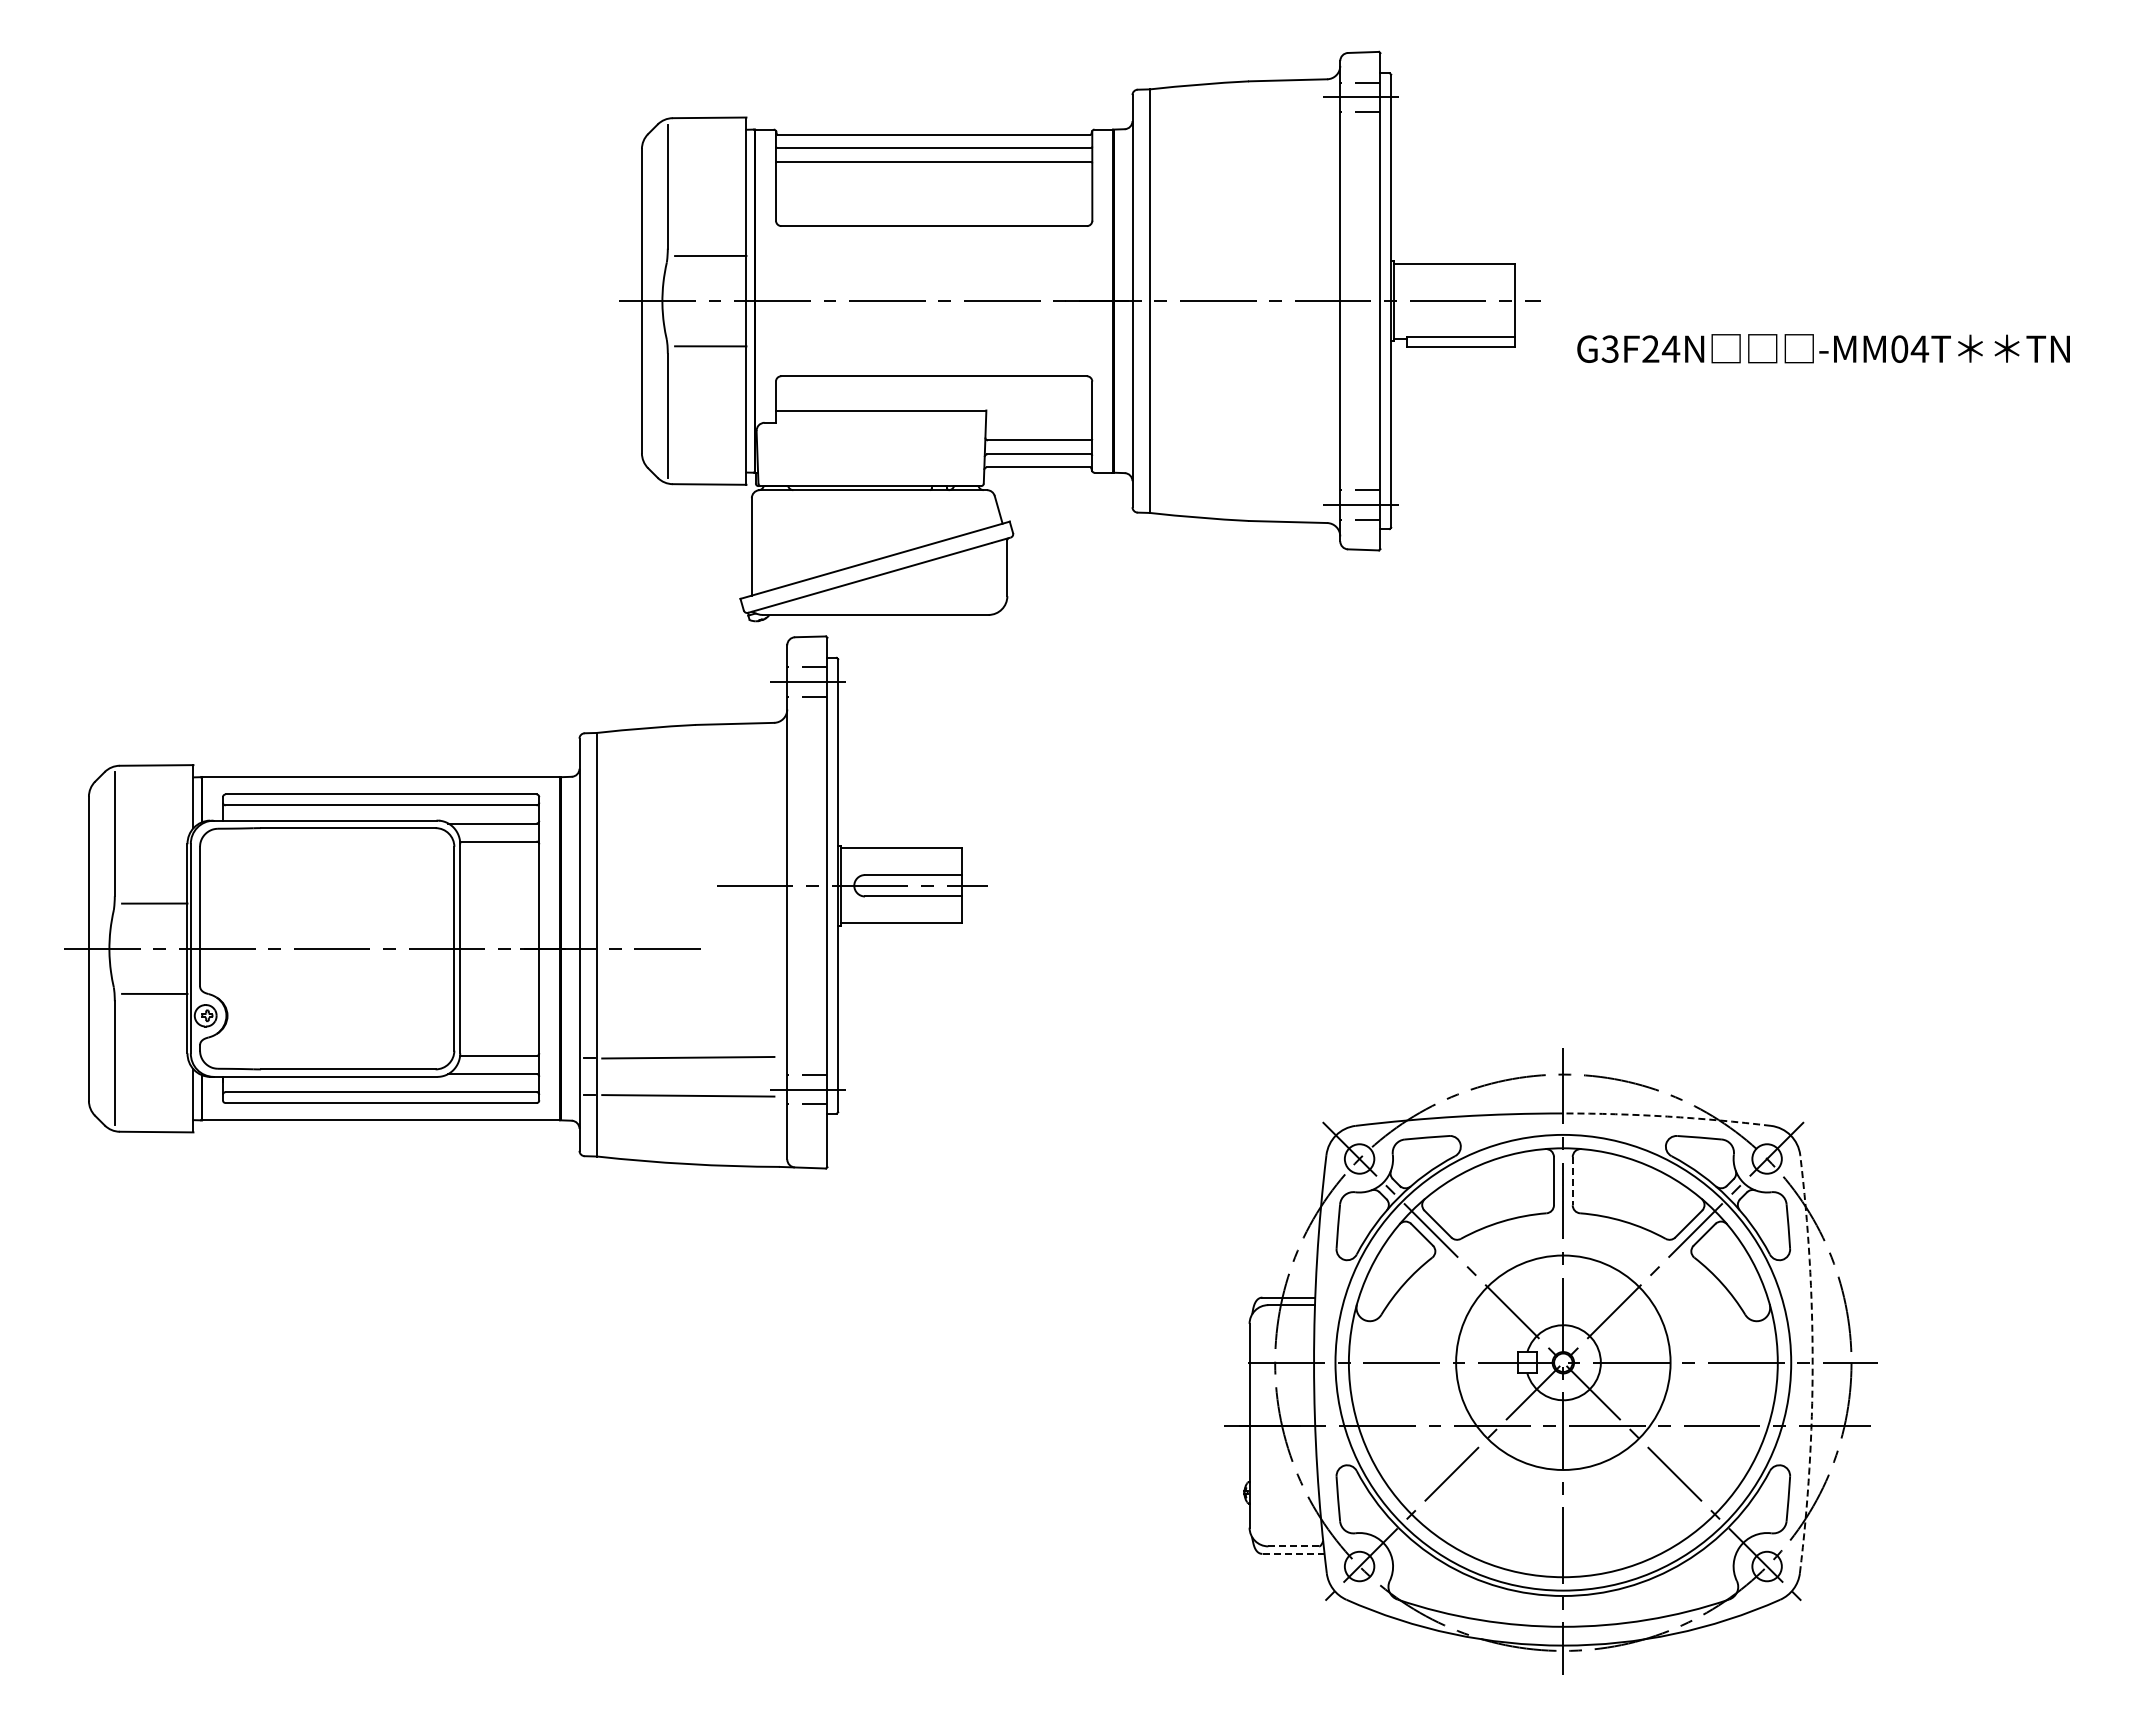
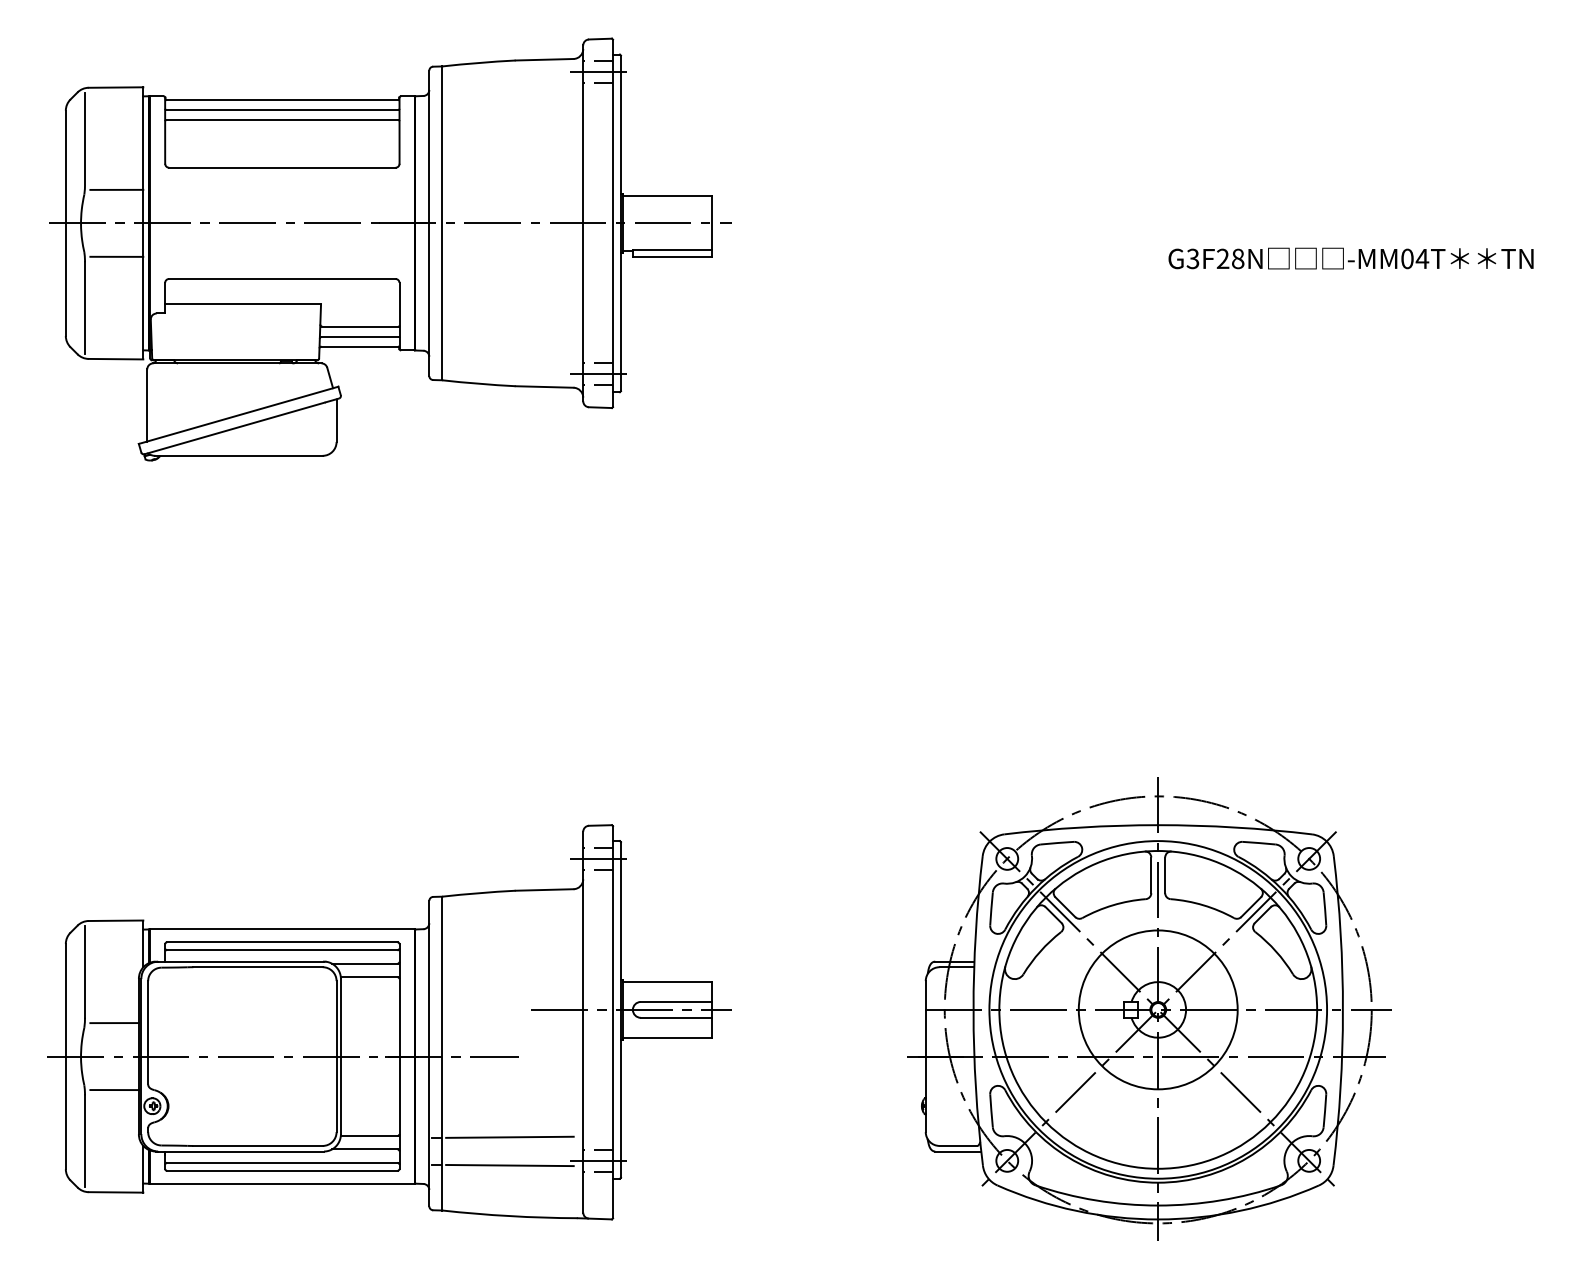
part: (1079, 336) -> (390, 249), moved
text: (1670, 348) -> (1237, 258), G3F24N -> G3F28N
part: (525, 902) -> (389, 1022), moved
arc: (1667, 1116) -> (1235, 827), dashed -> solid
line: (1572, 1181) -> (1165, 875), dashed -> solid
arc: (1812, 1364) -> (1342, 1011), dashed -> solid
line: (1293, 1546) -> (958, 1146), dashed -> solid
line: (1292, 1553) -> (957, 1151), dashed -> solid

